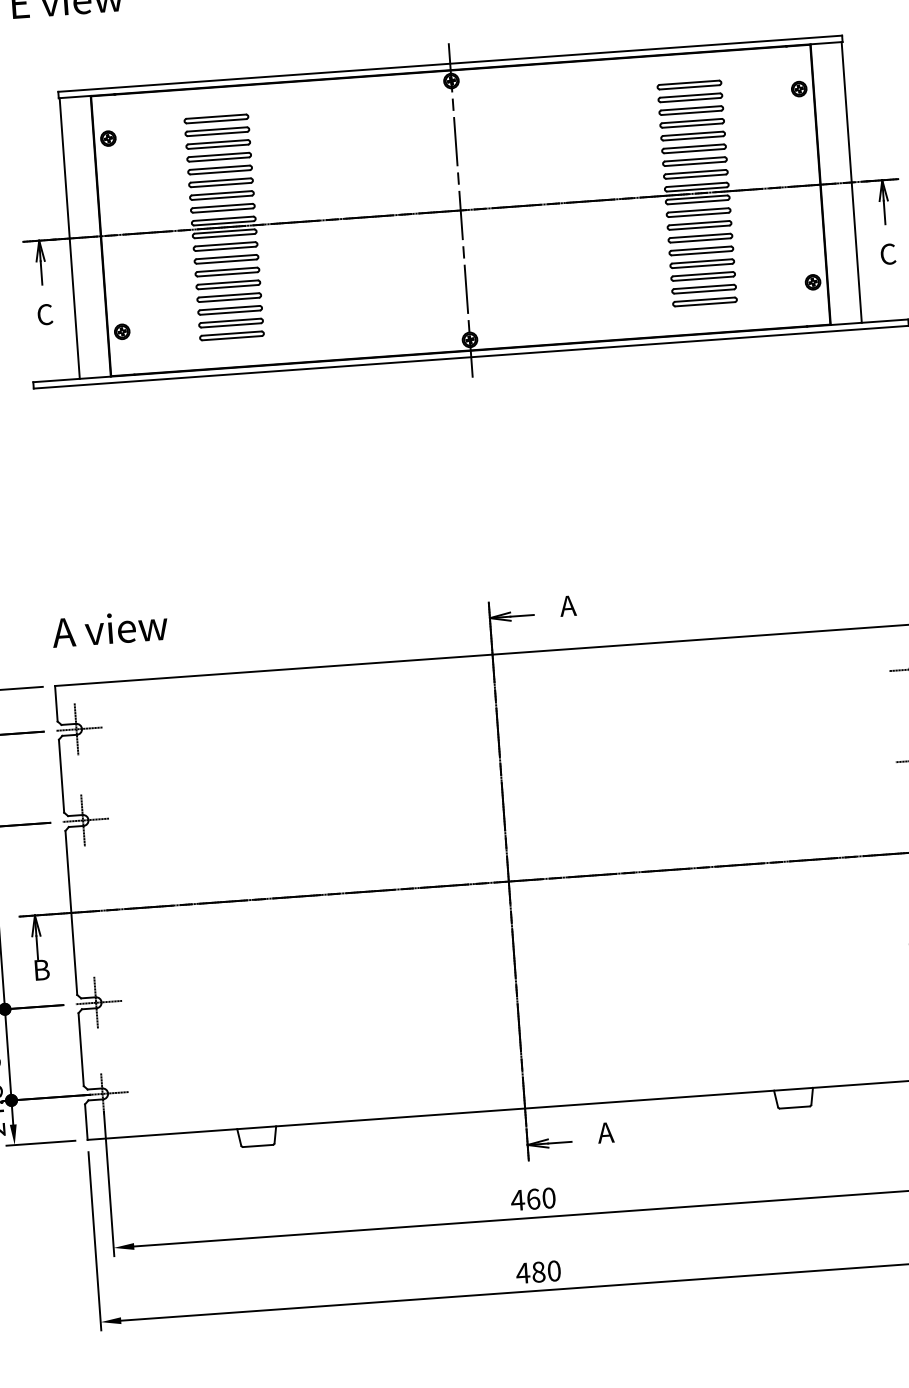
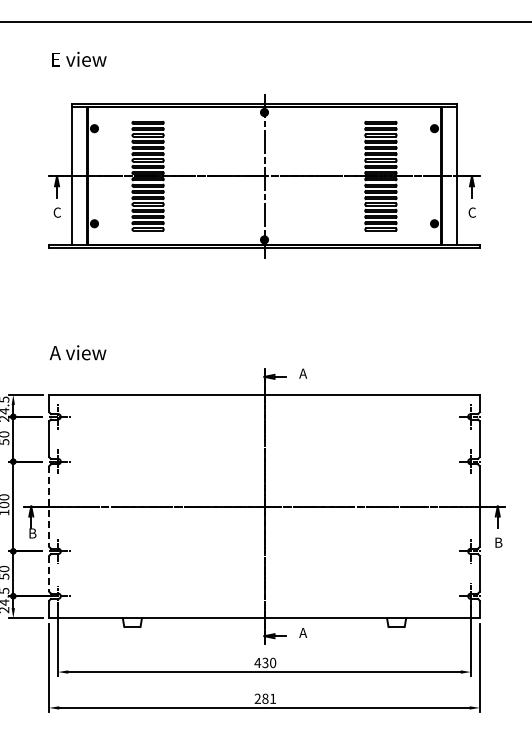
text: (108, 628) -> (77, 352), moved
line: (72, 914) -> (49, 507), solid -> dashed
line: (81, 1048) -> (49, 573), solid -> dashed
text: (533, 1198) -> (265, 662), 460 -> 430
text: (538, 1271) -> (265, 698), 480 -> 281

